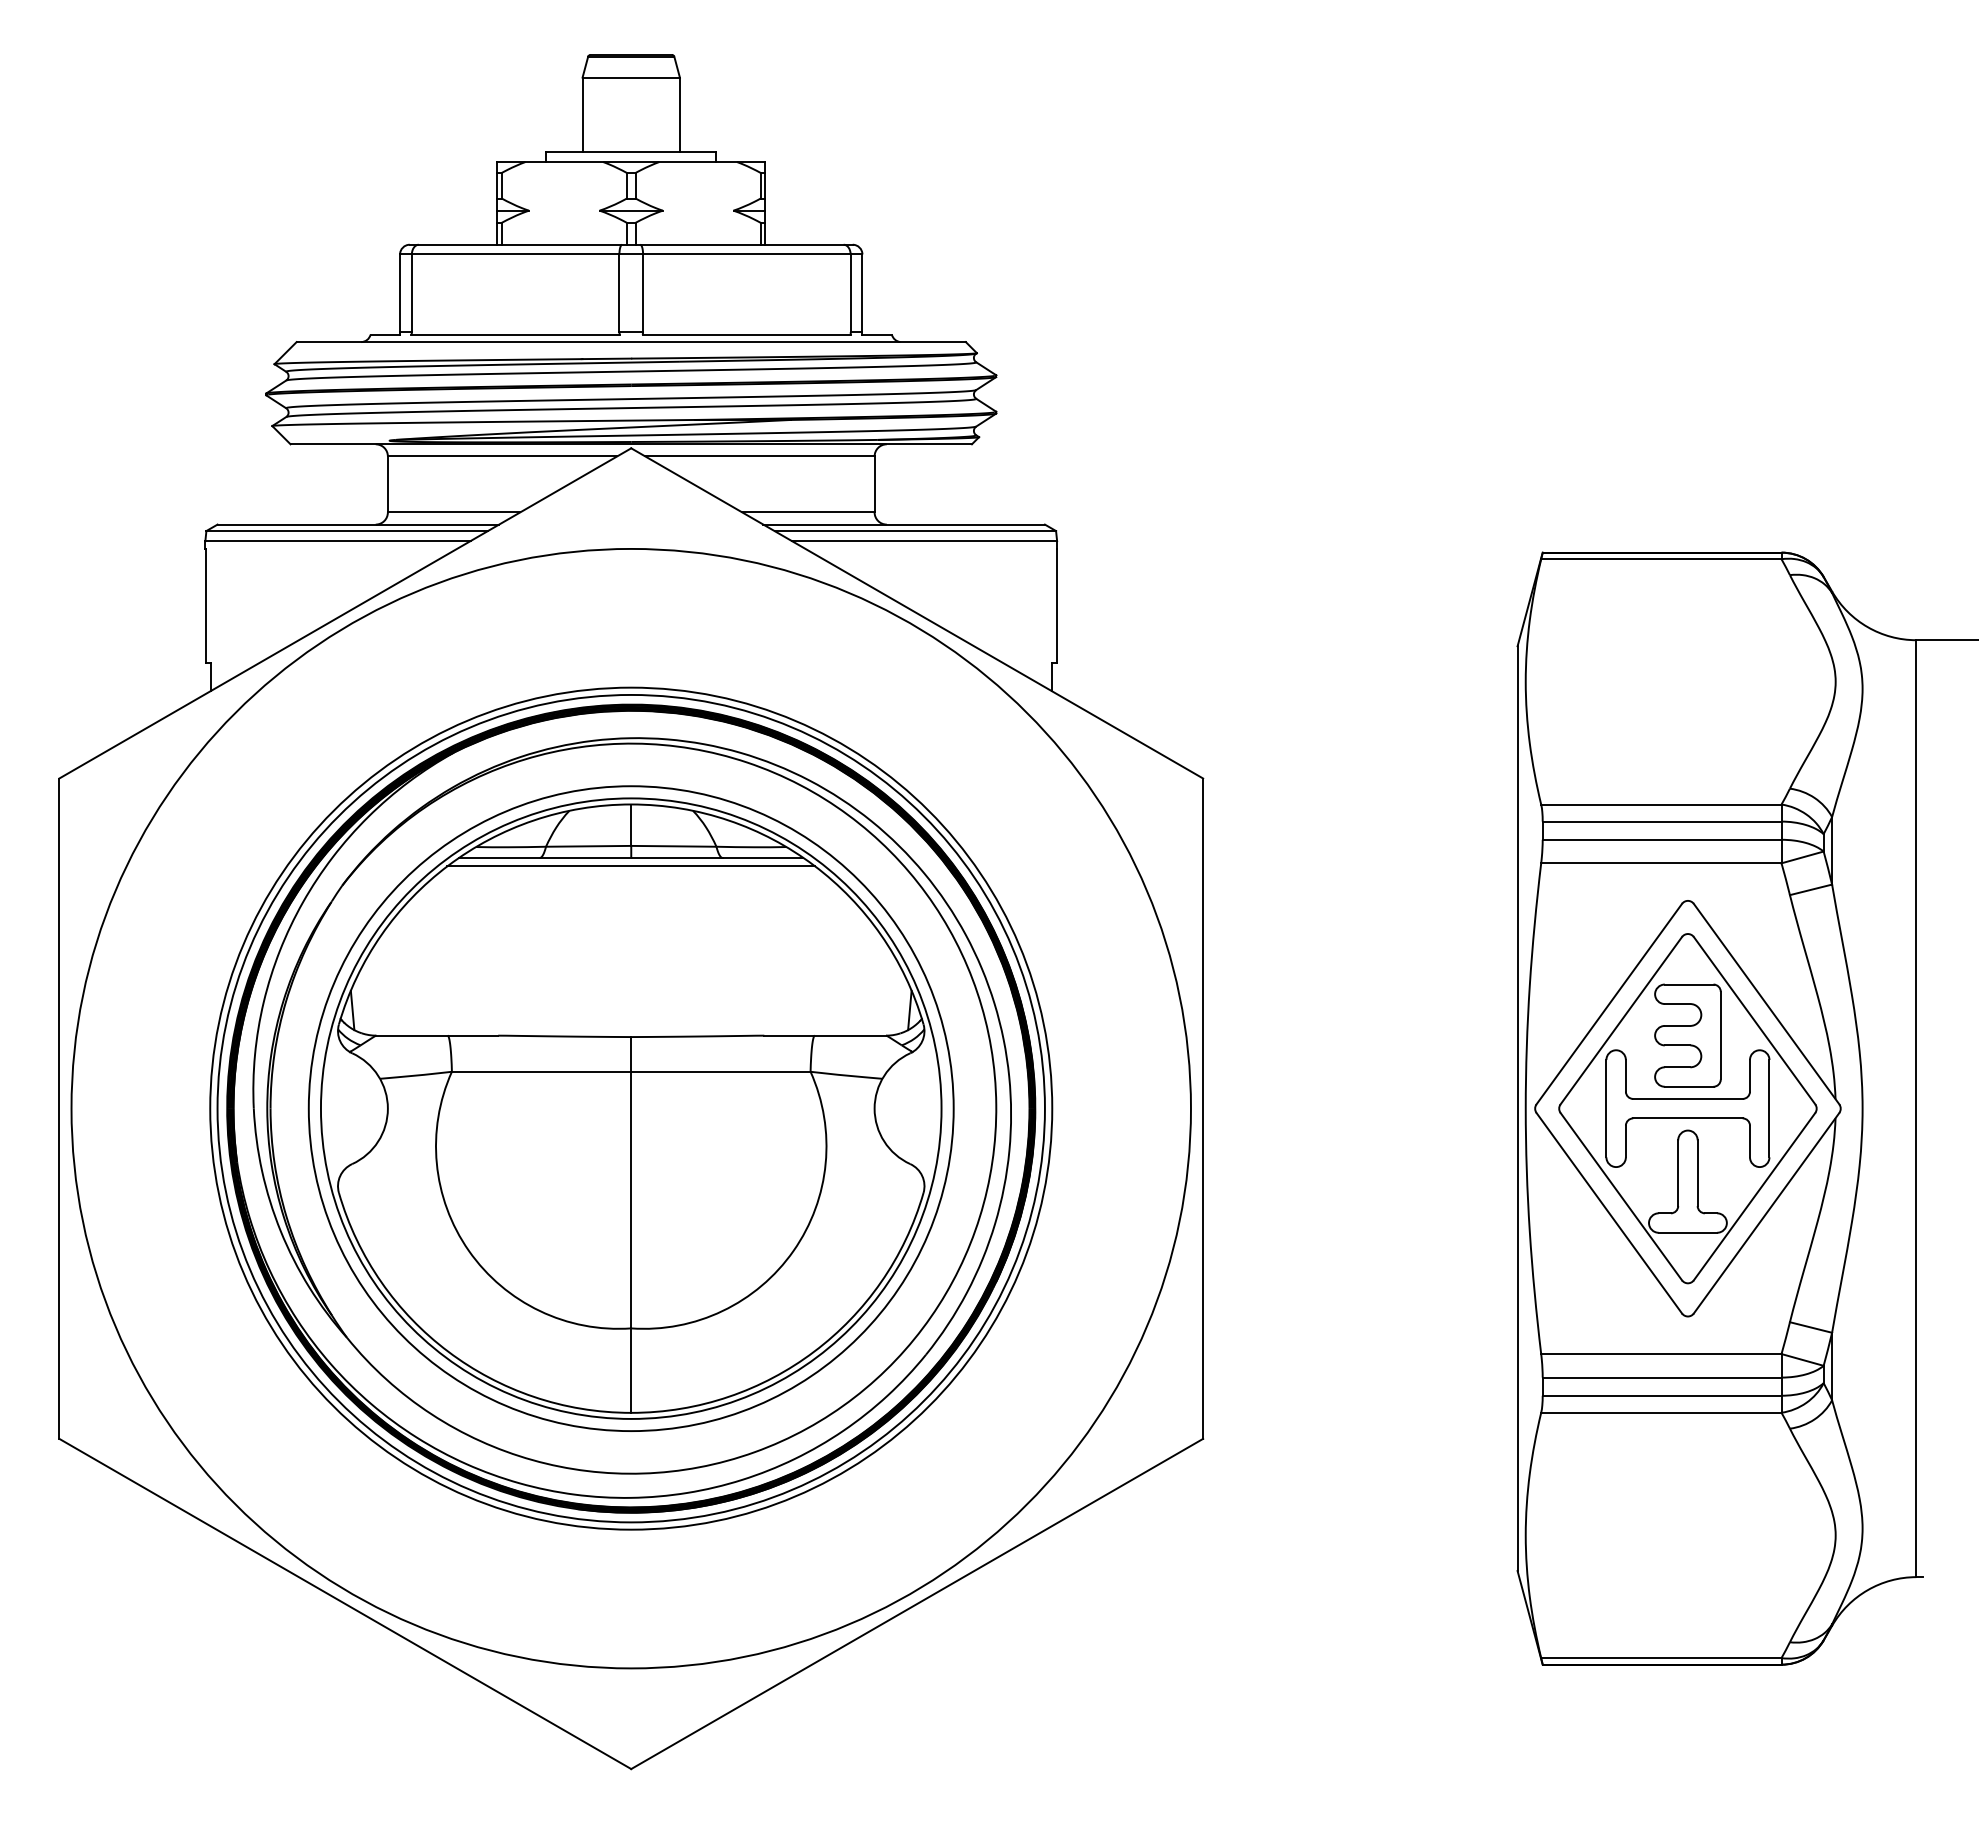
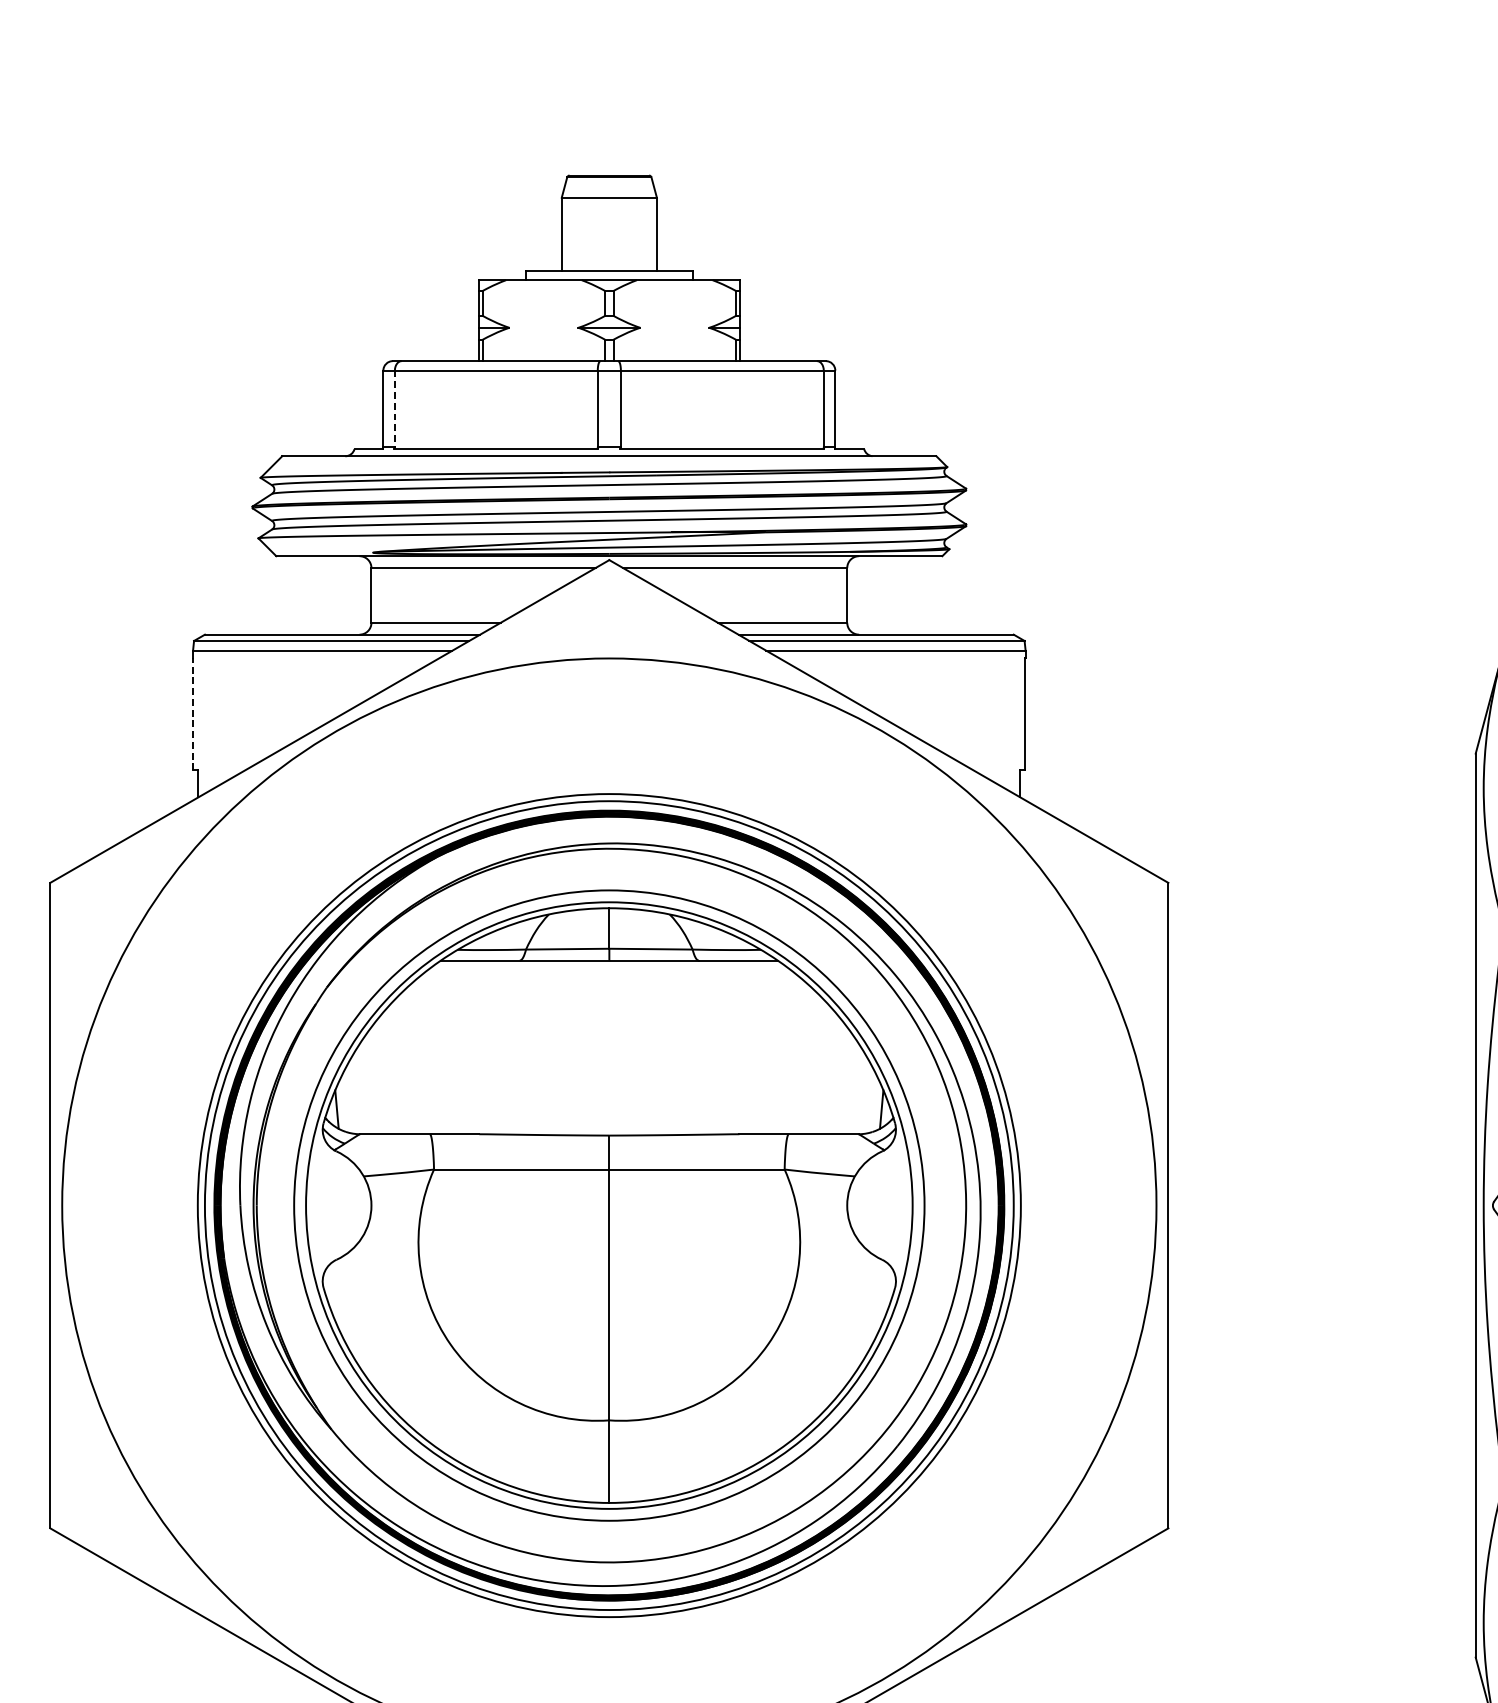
line: (411, 293) -> (394, 408), solid -> dashed
line: (205, 605) -> (193, 713), solid -> dashed
line: (631, 866) -> (609, 968), removed

